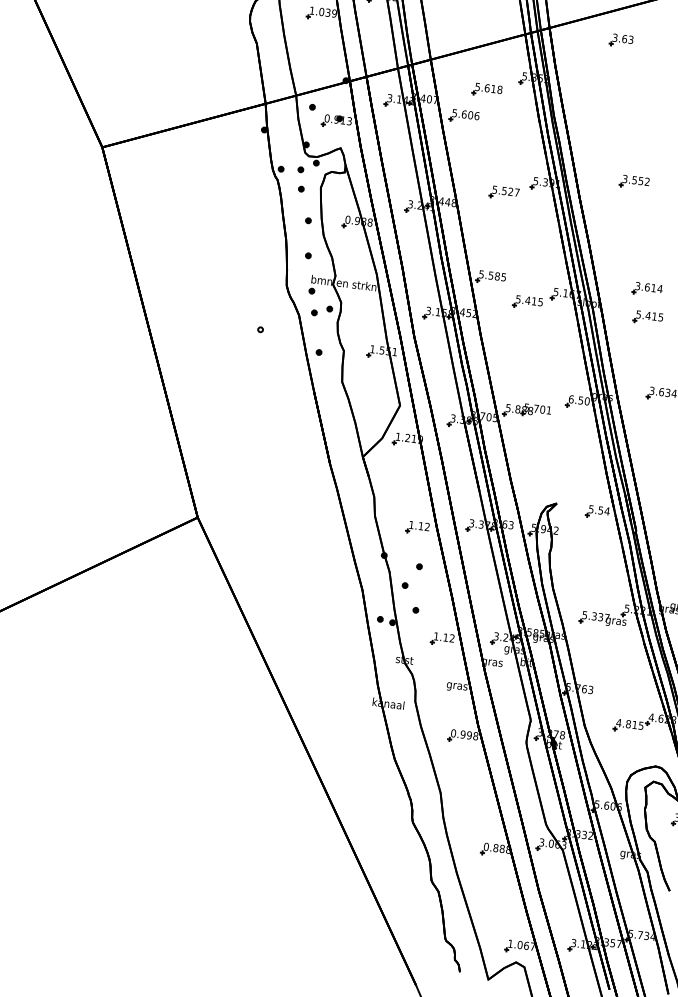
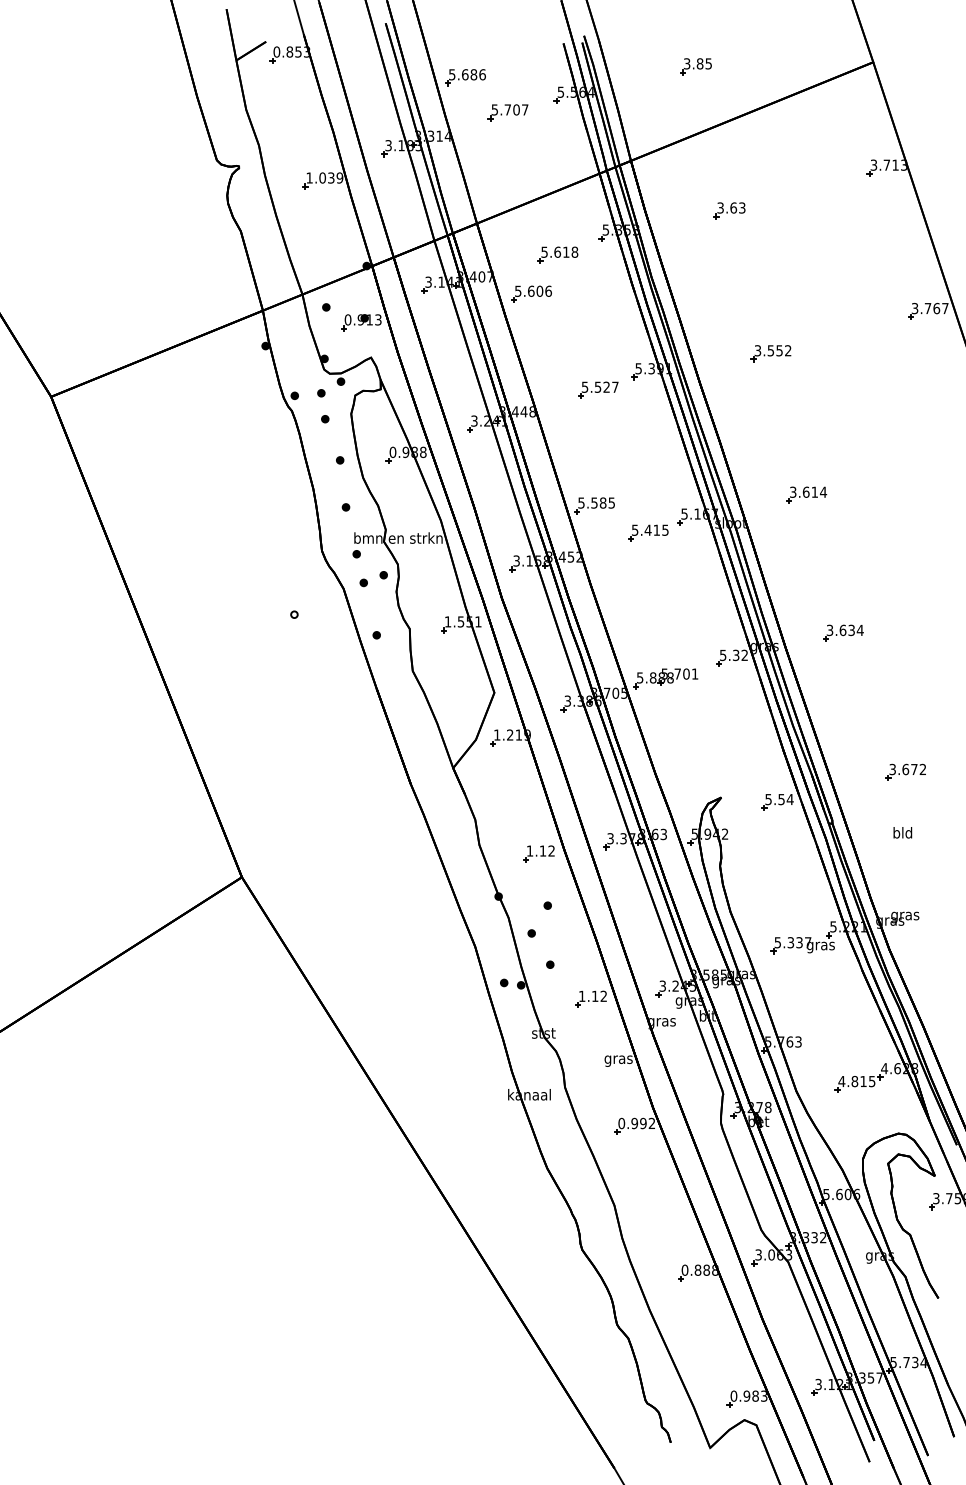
part: (621, 40) -> (729, 210), moved
part: (648, 317) -> (812, 532), removed
text: (578, 400) -> (733, 655), 6.50 -> 5.32
text: (475, 736) -> (651, 1123), 0.998 -> 0.992
text: (521, 944) -> (748, 1395), 1.067 -> 0.983

